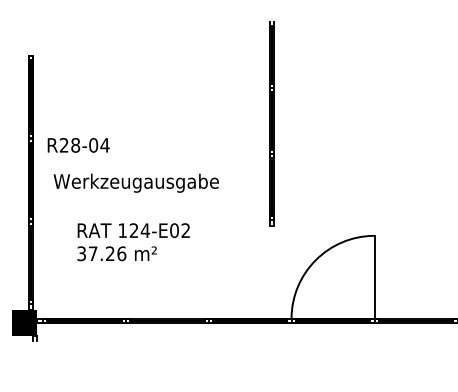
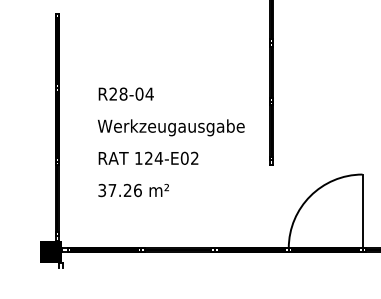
text: (78, 145) -> (126, 94), moved
text: (135, 182) -> (170, 127), moved
text: (133, 230) -> (148, 158), moved

